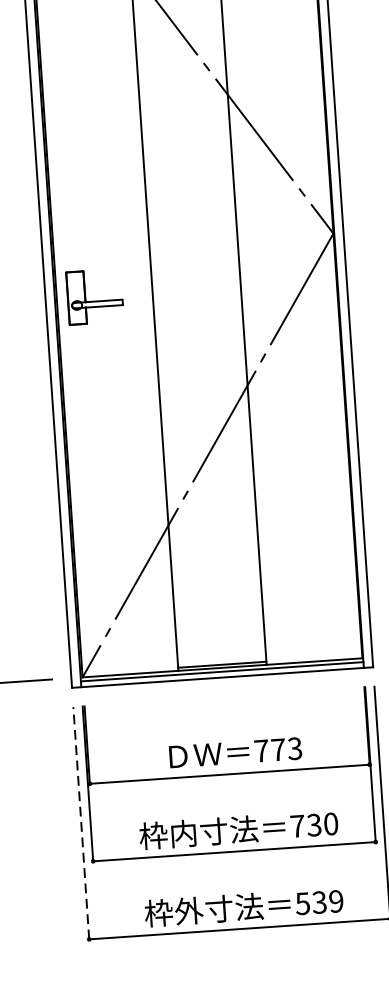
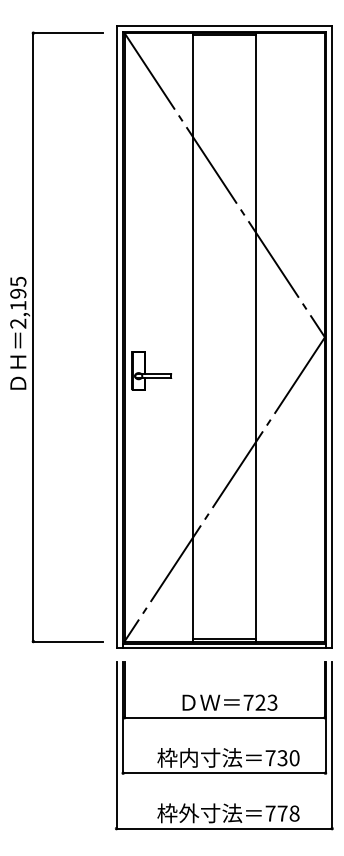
text: (278, 749) -> (260, 702), 773 -> 723
line: (81, 823) -> (116, 745), dashed -> solid
text: (319, 902) -> (282, 813), 539 -> 778

